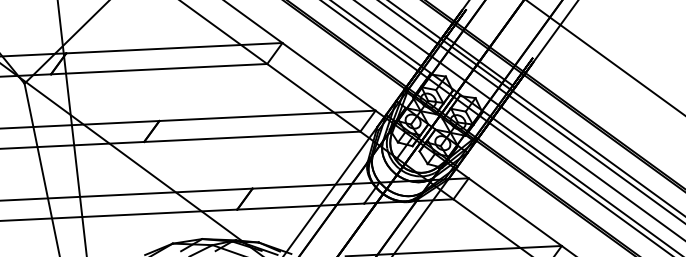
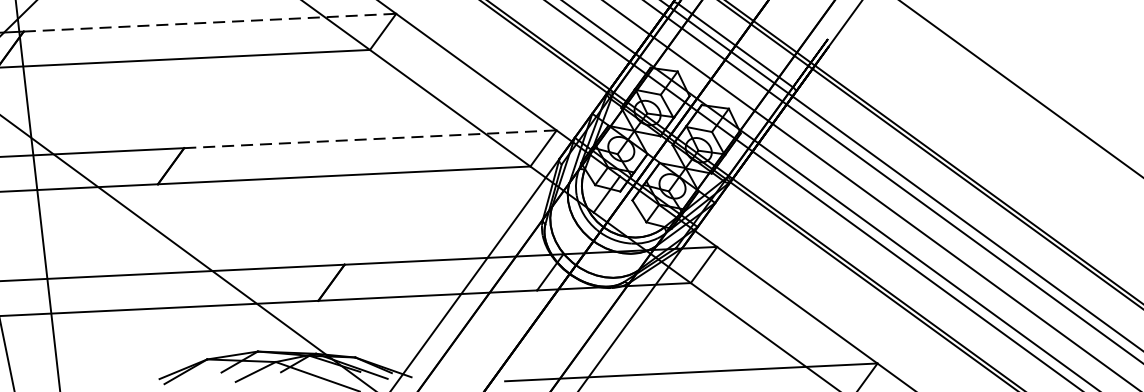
line: (174, 48) -> (210, 23), solid -> dashed
line: (268, 115) -> (372, 138), solid -> dashed

